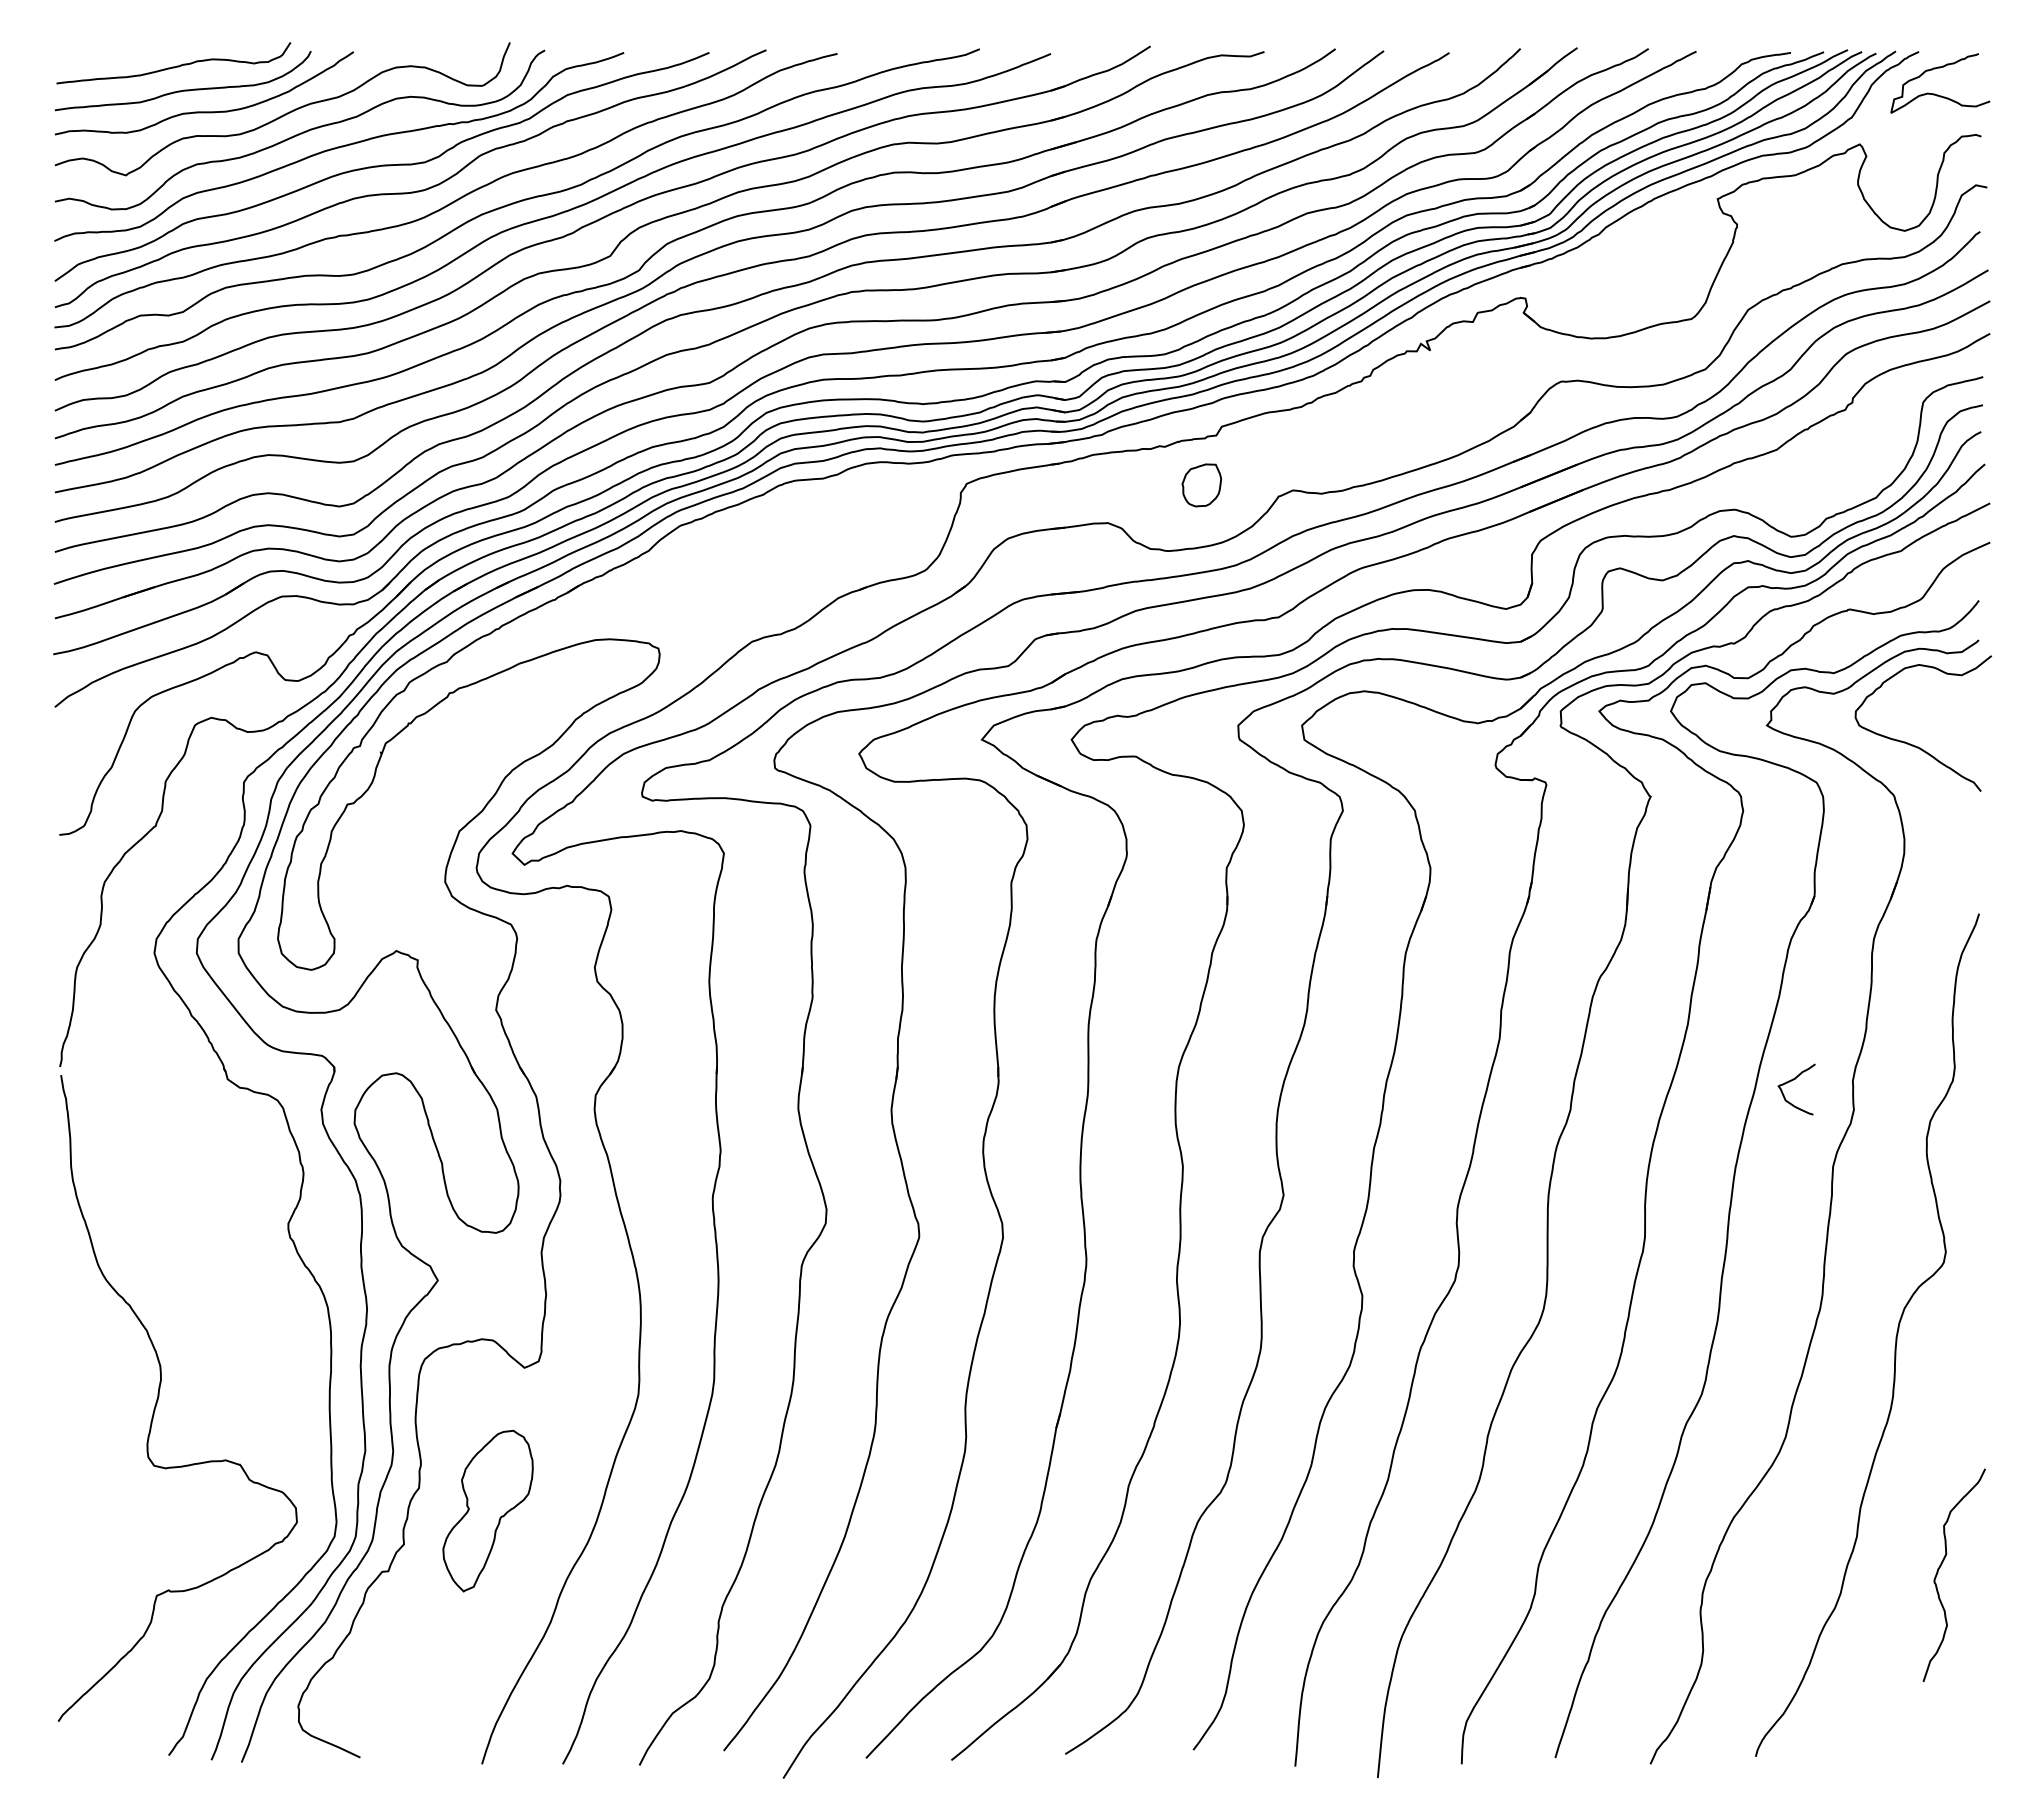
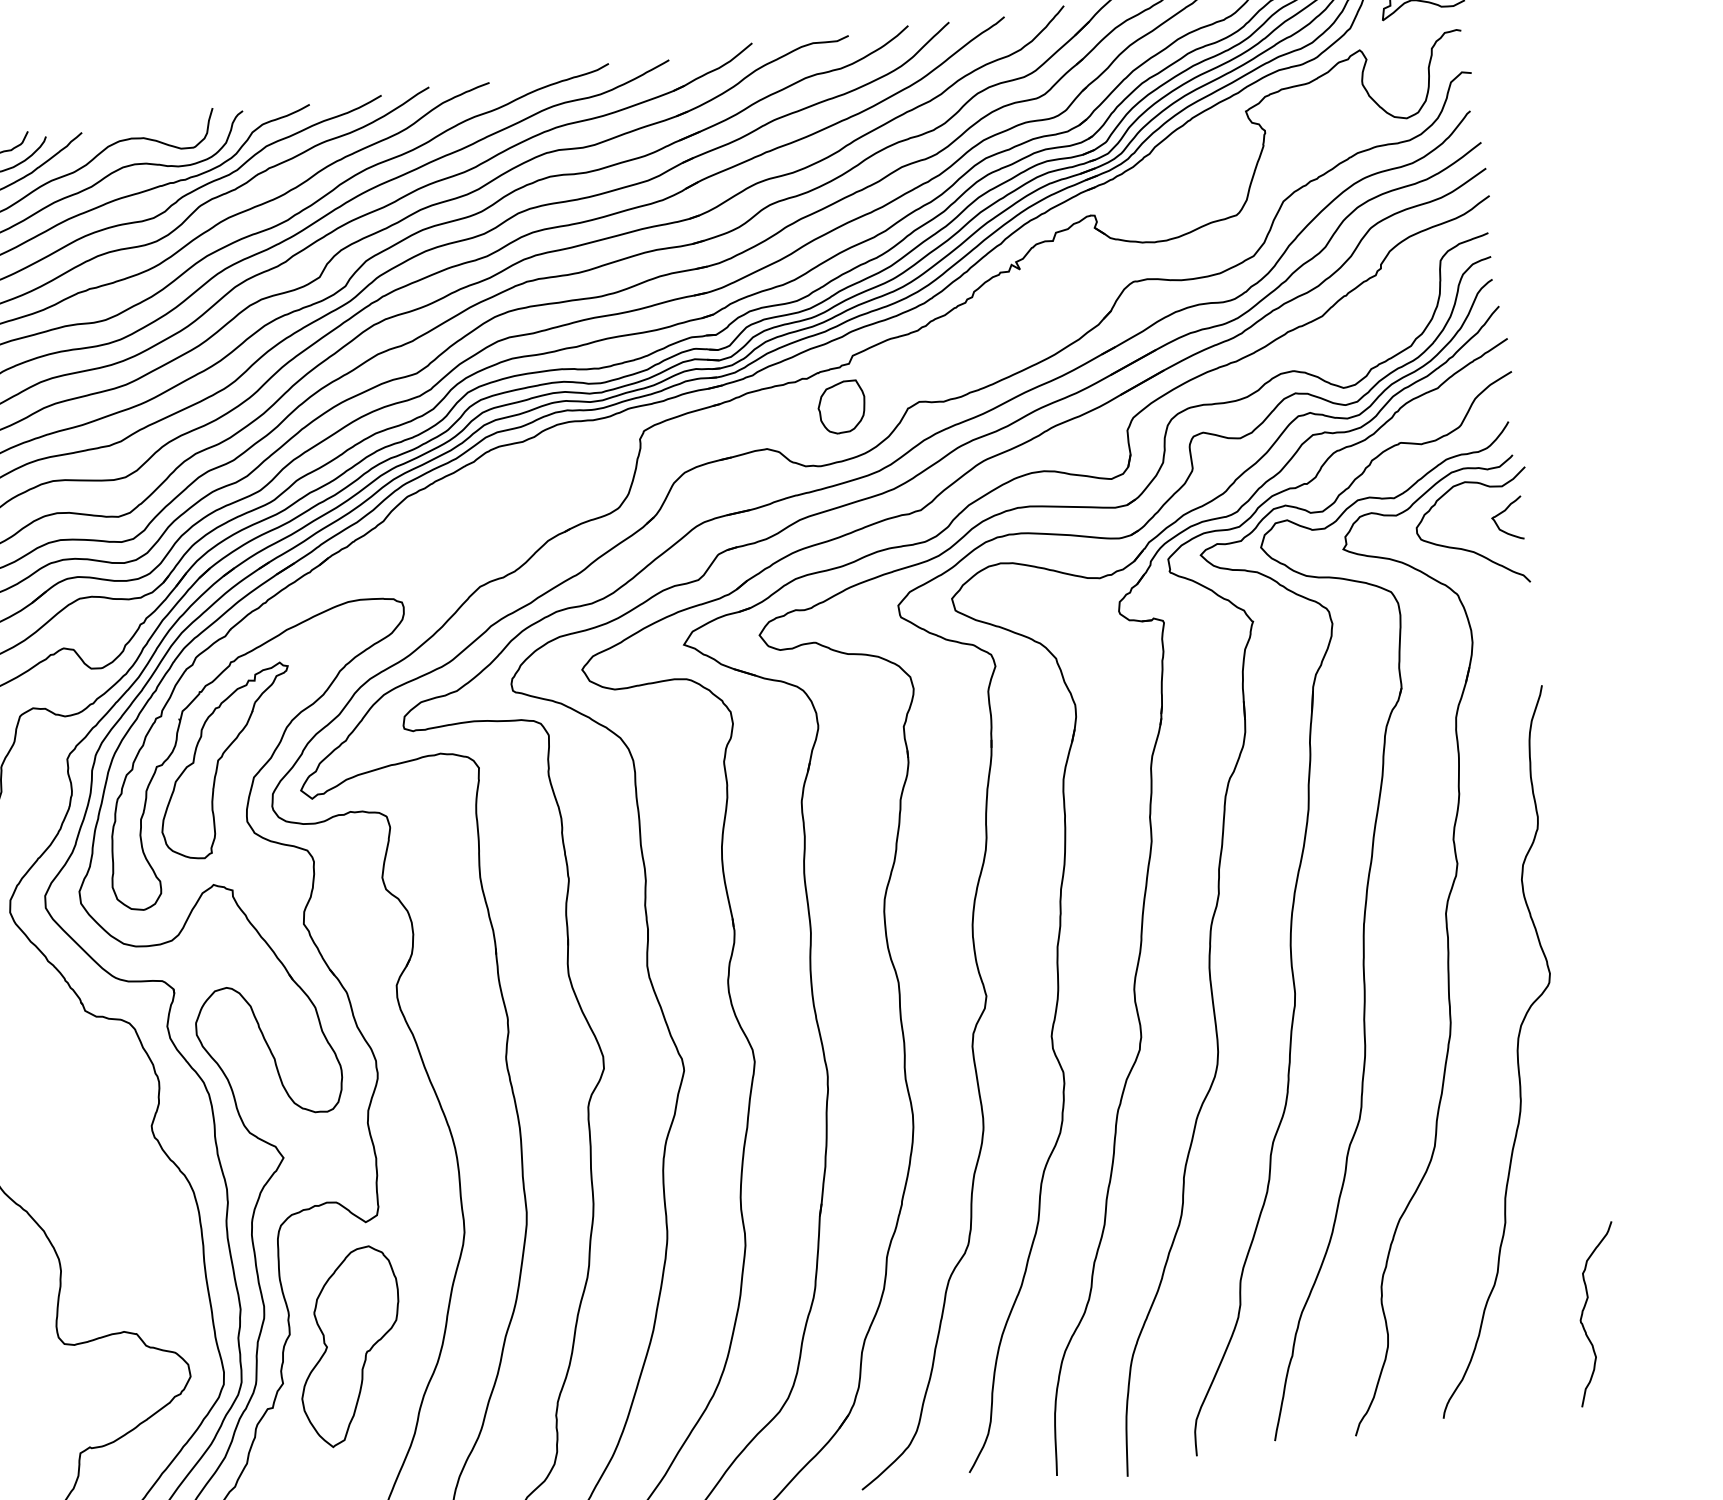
part: (1201, 485) -> (841, 407), size x1.43
part: (425, 803) -> (222, 757), added
curve: (1791, 1081) -> (1502, 513), moved
part: (487, 1510) -> (349, 1346), size x1.43
curve: (1941, 1566) -> (1585, 1308), moved

